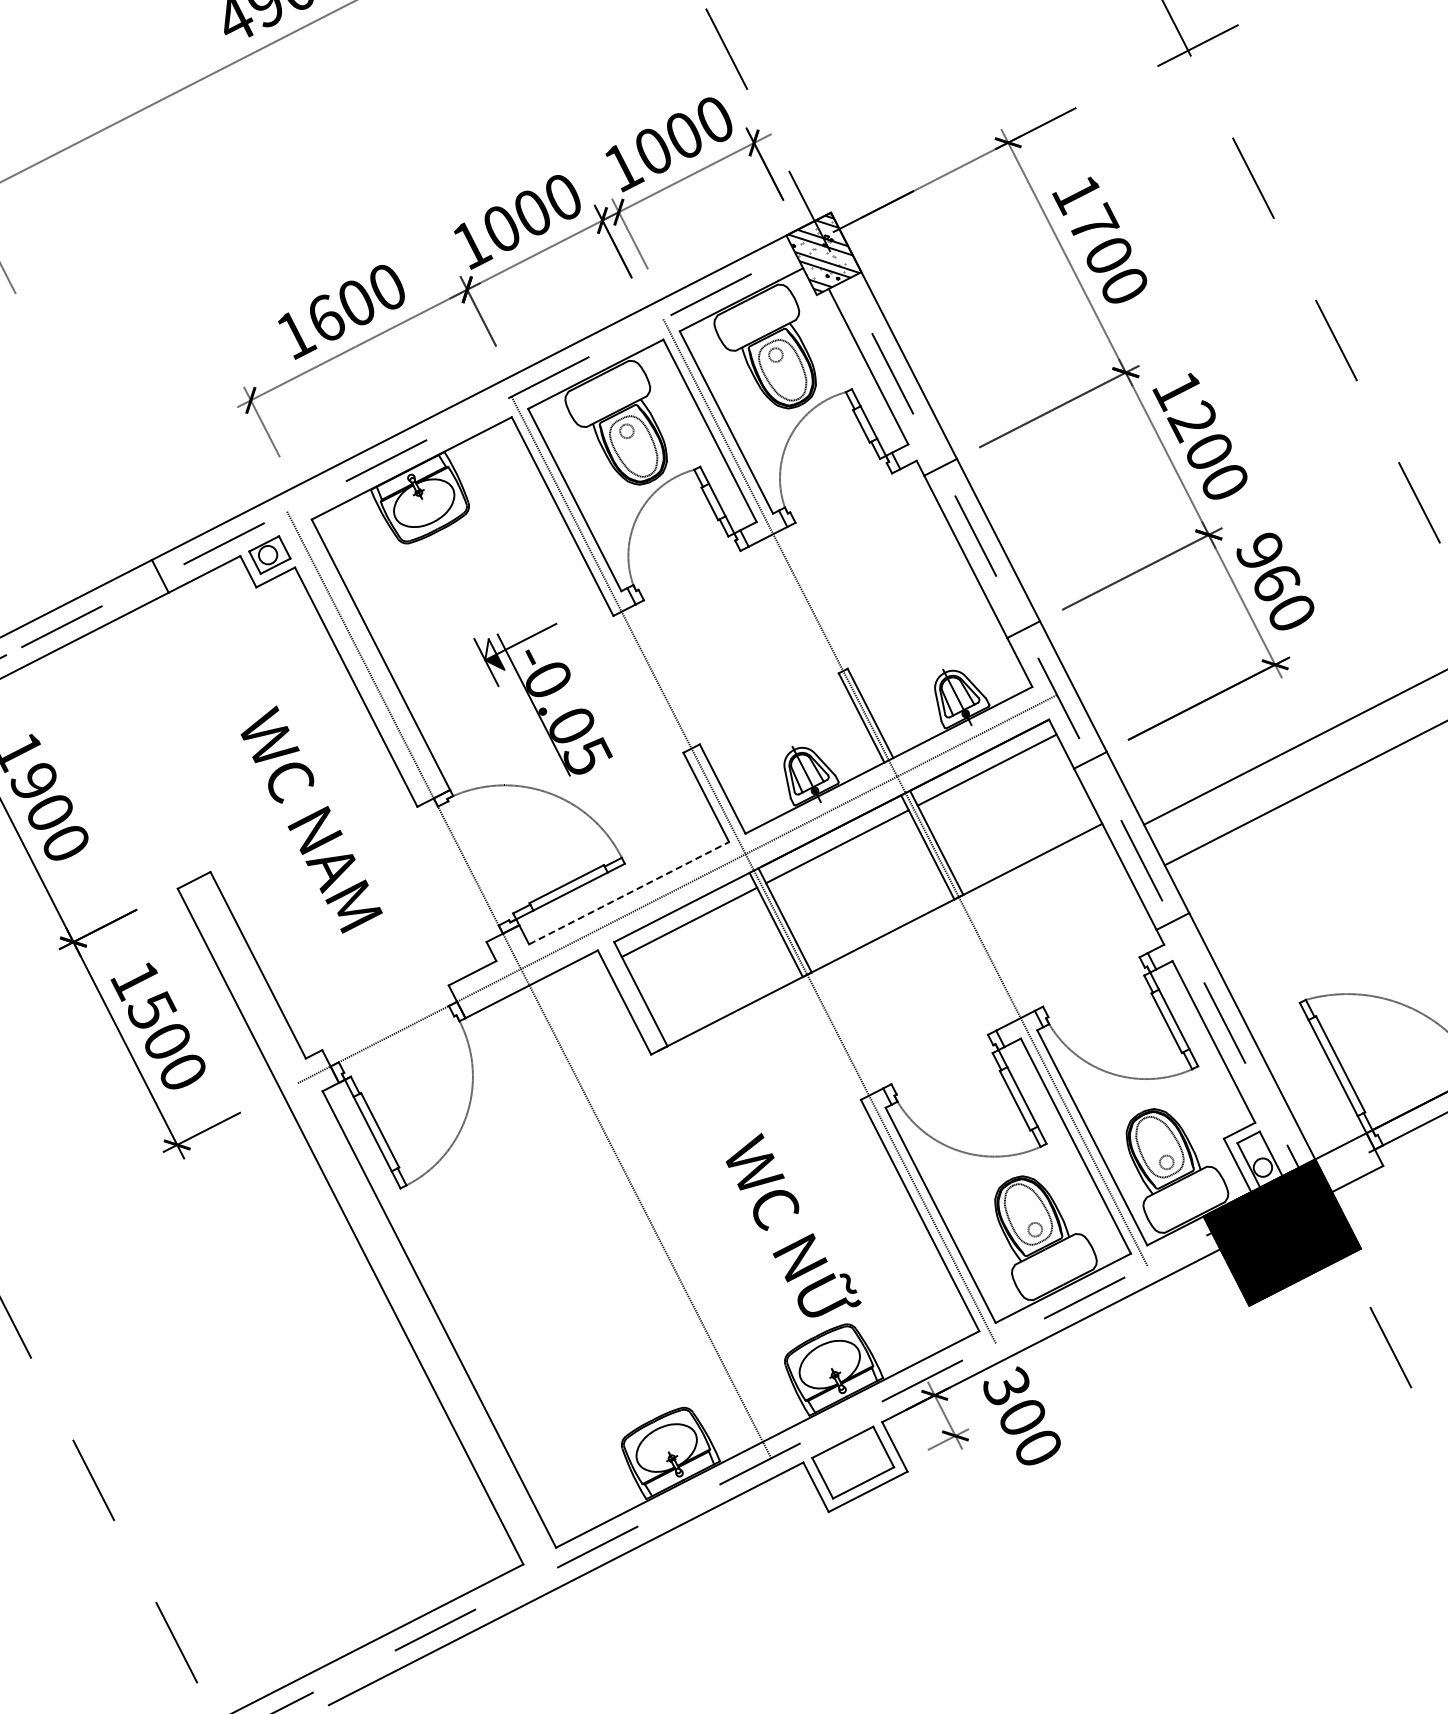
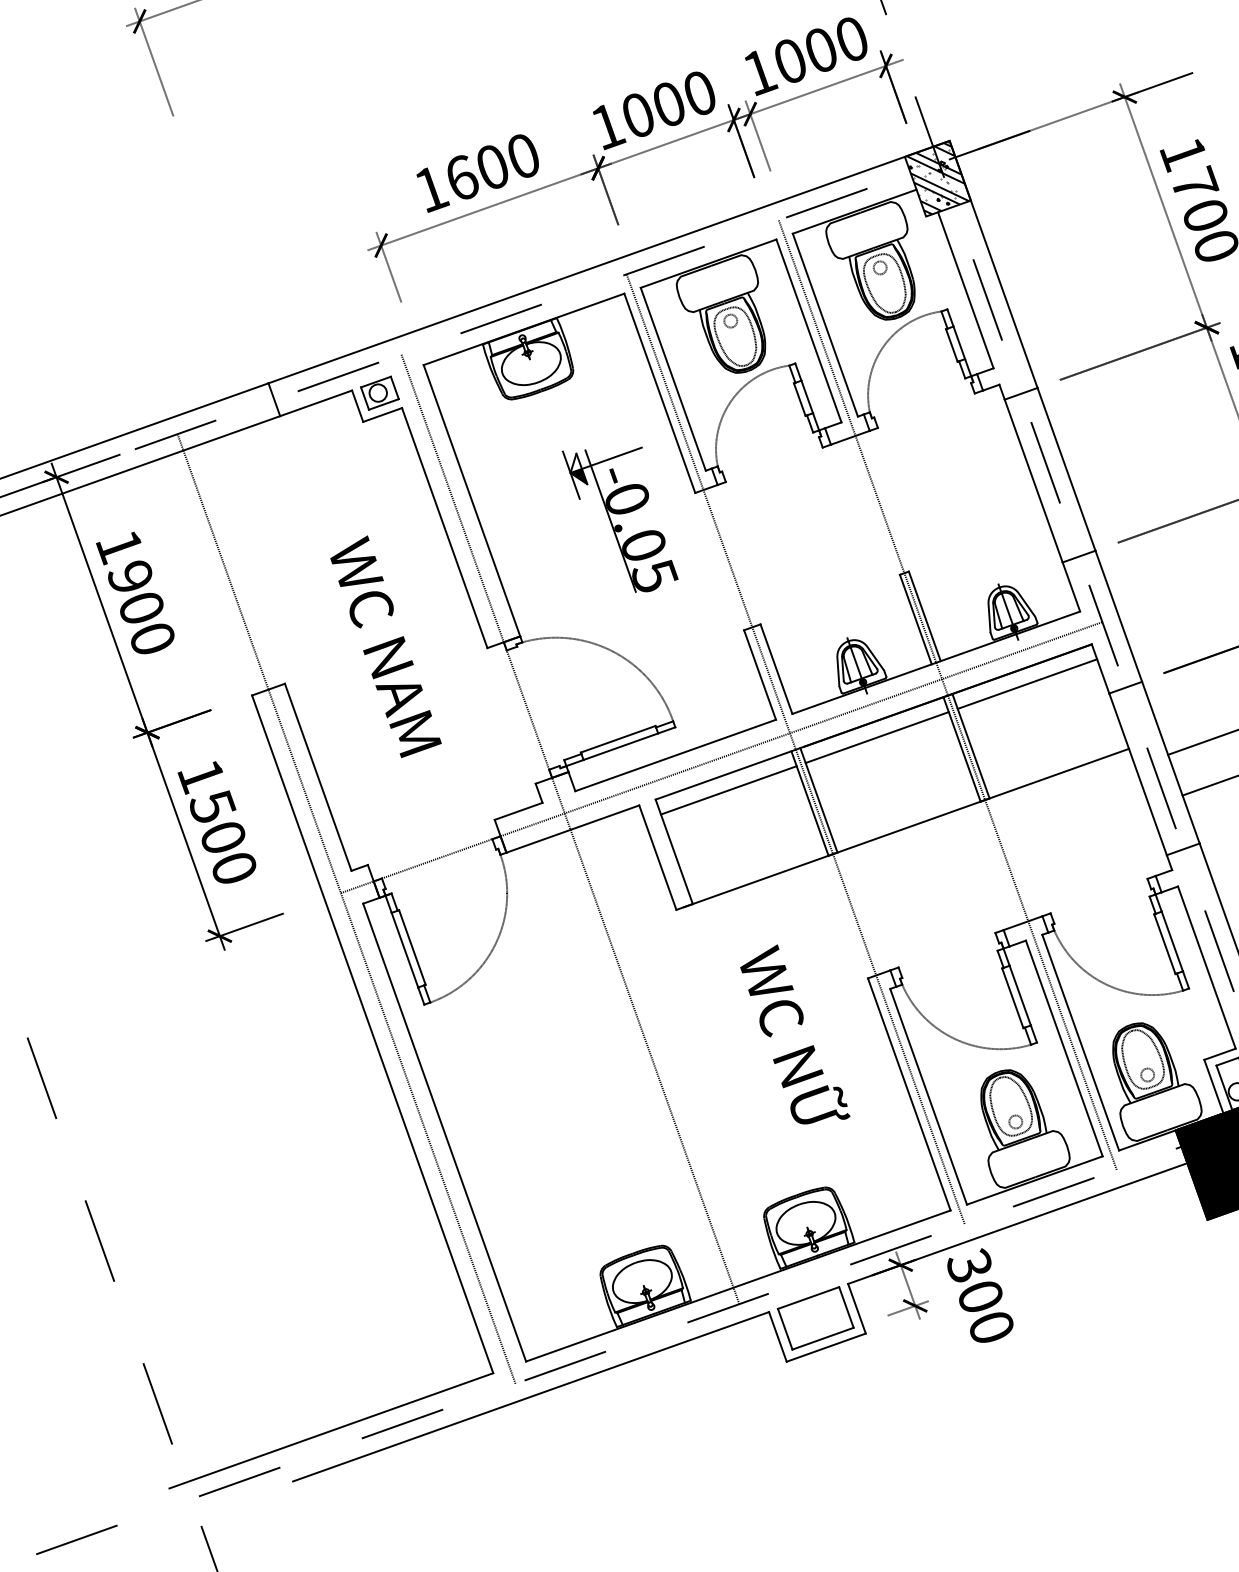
part: (542, 699) -> (619, 516), moved
line: (629, 892) -> (676, 754), dashed -> solid
line: (305, 1098) -> (346, 908), added
text: (793, 1224) -> (796, 1034), moved

